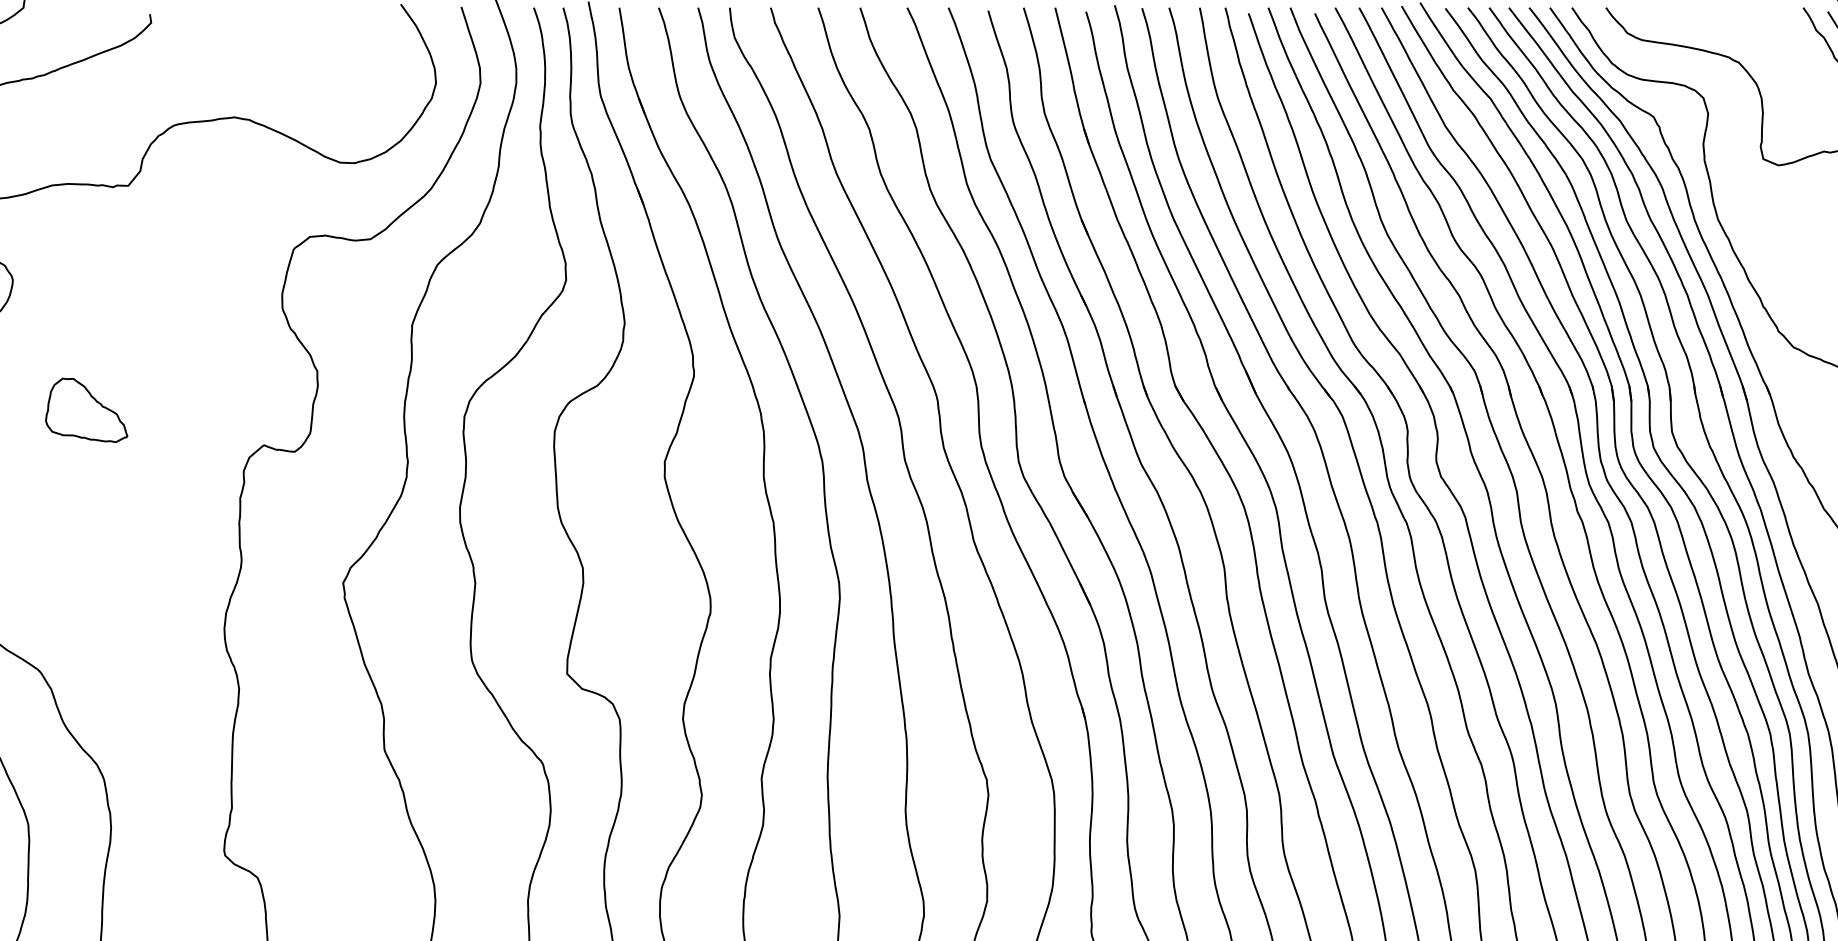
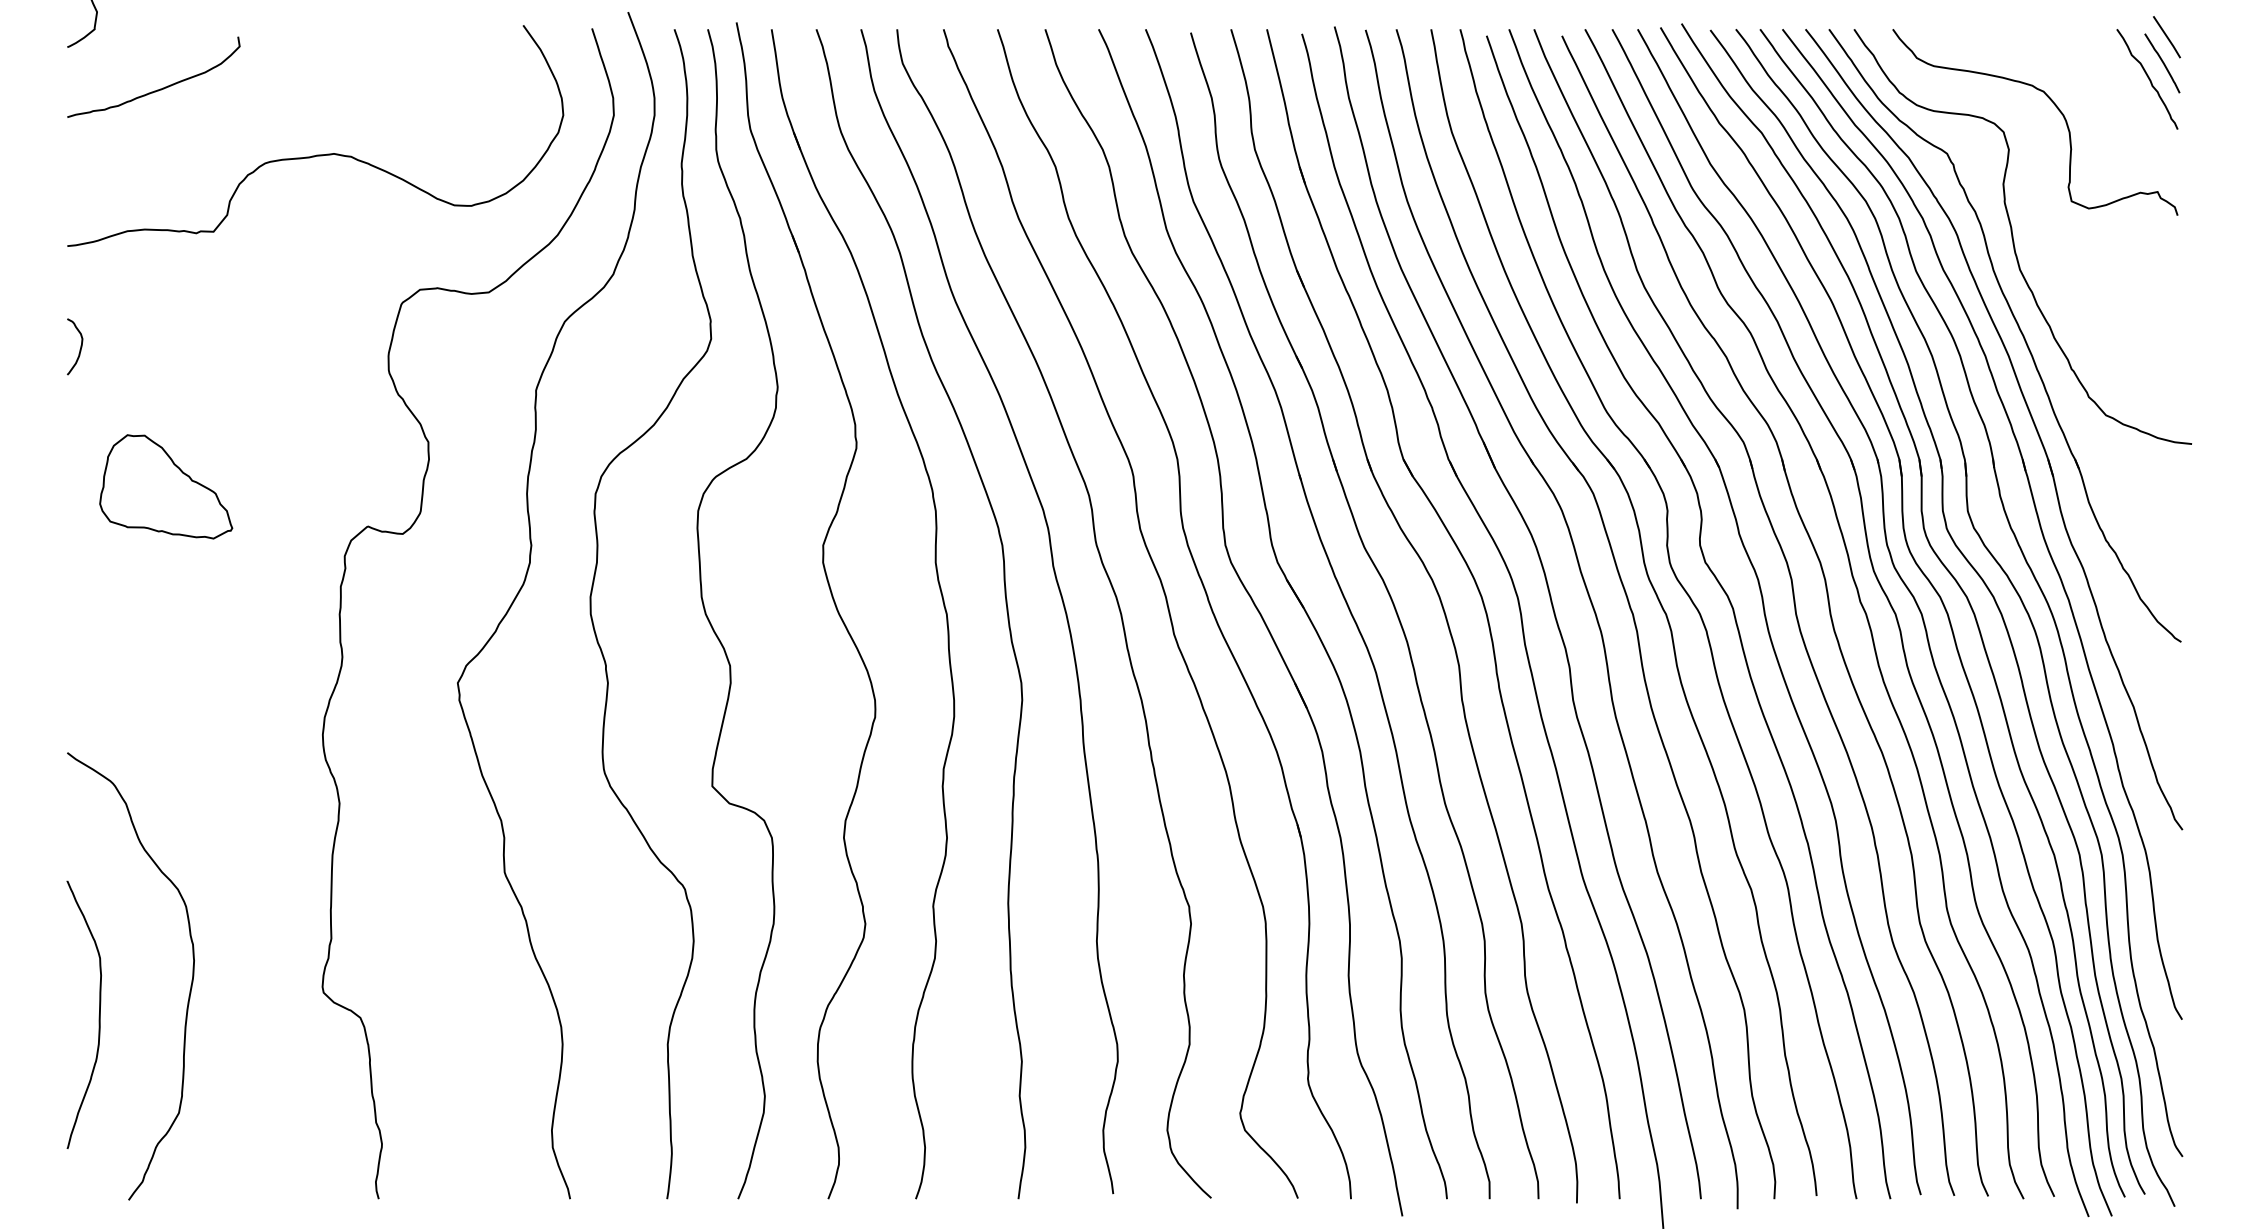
part: (86, 410) -> (166, 486), size x1.43

